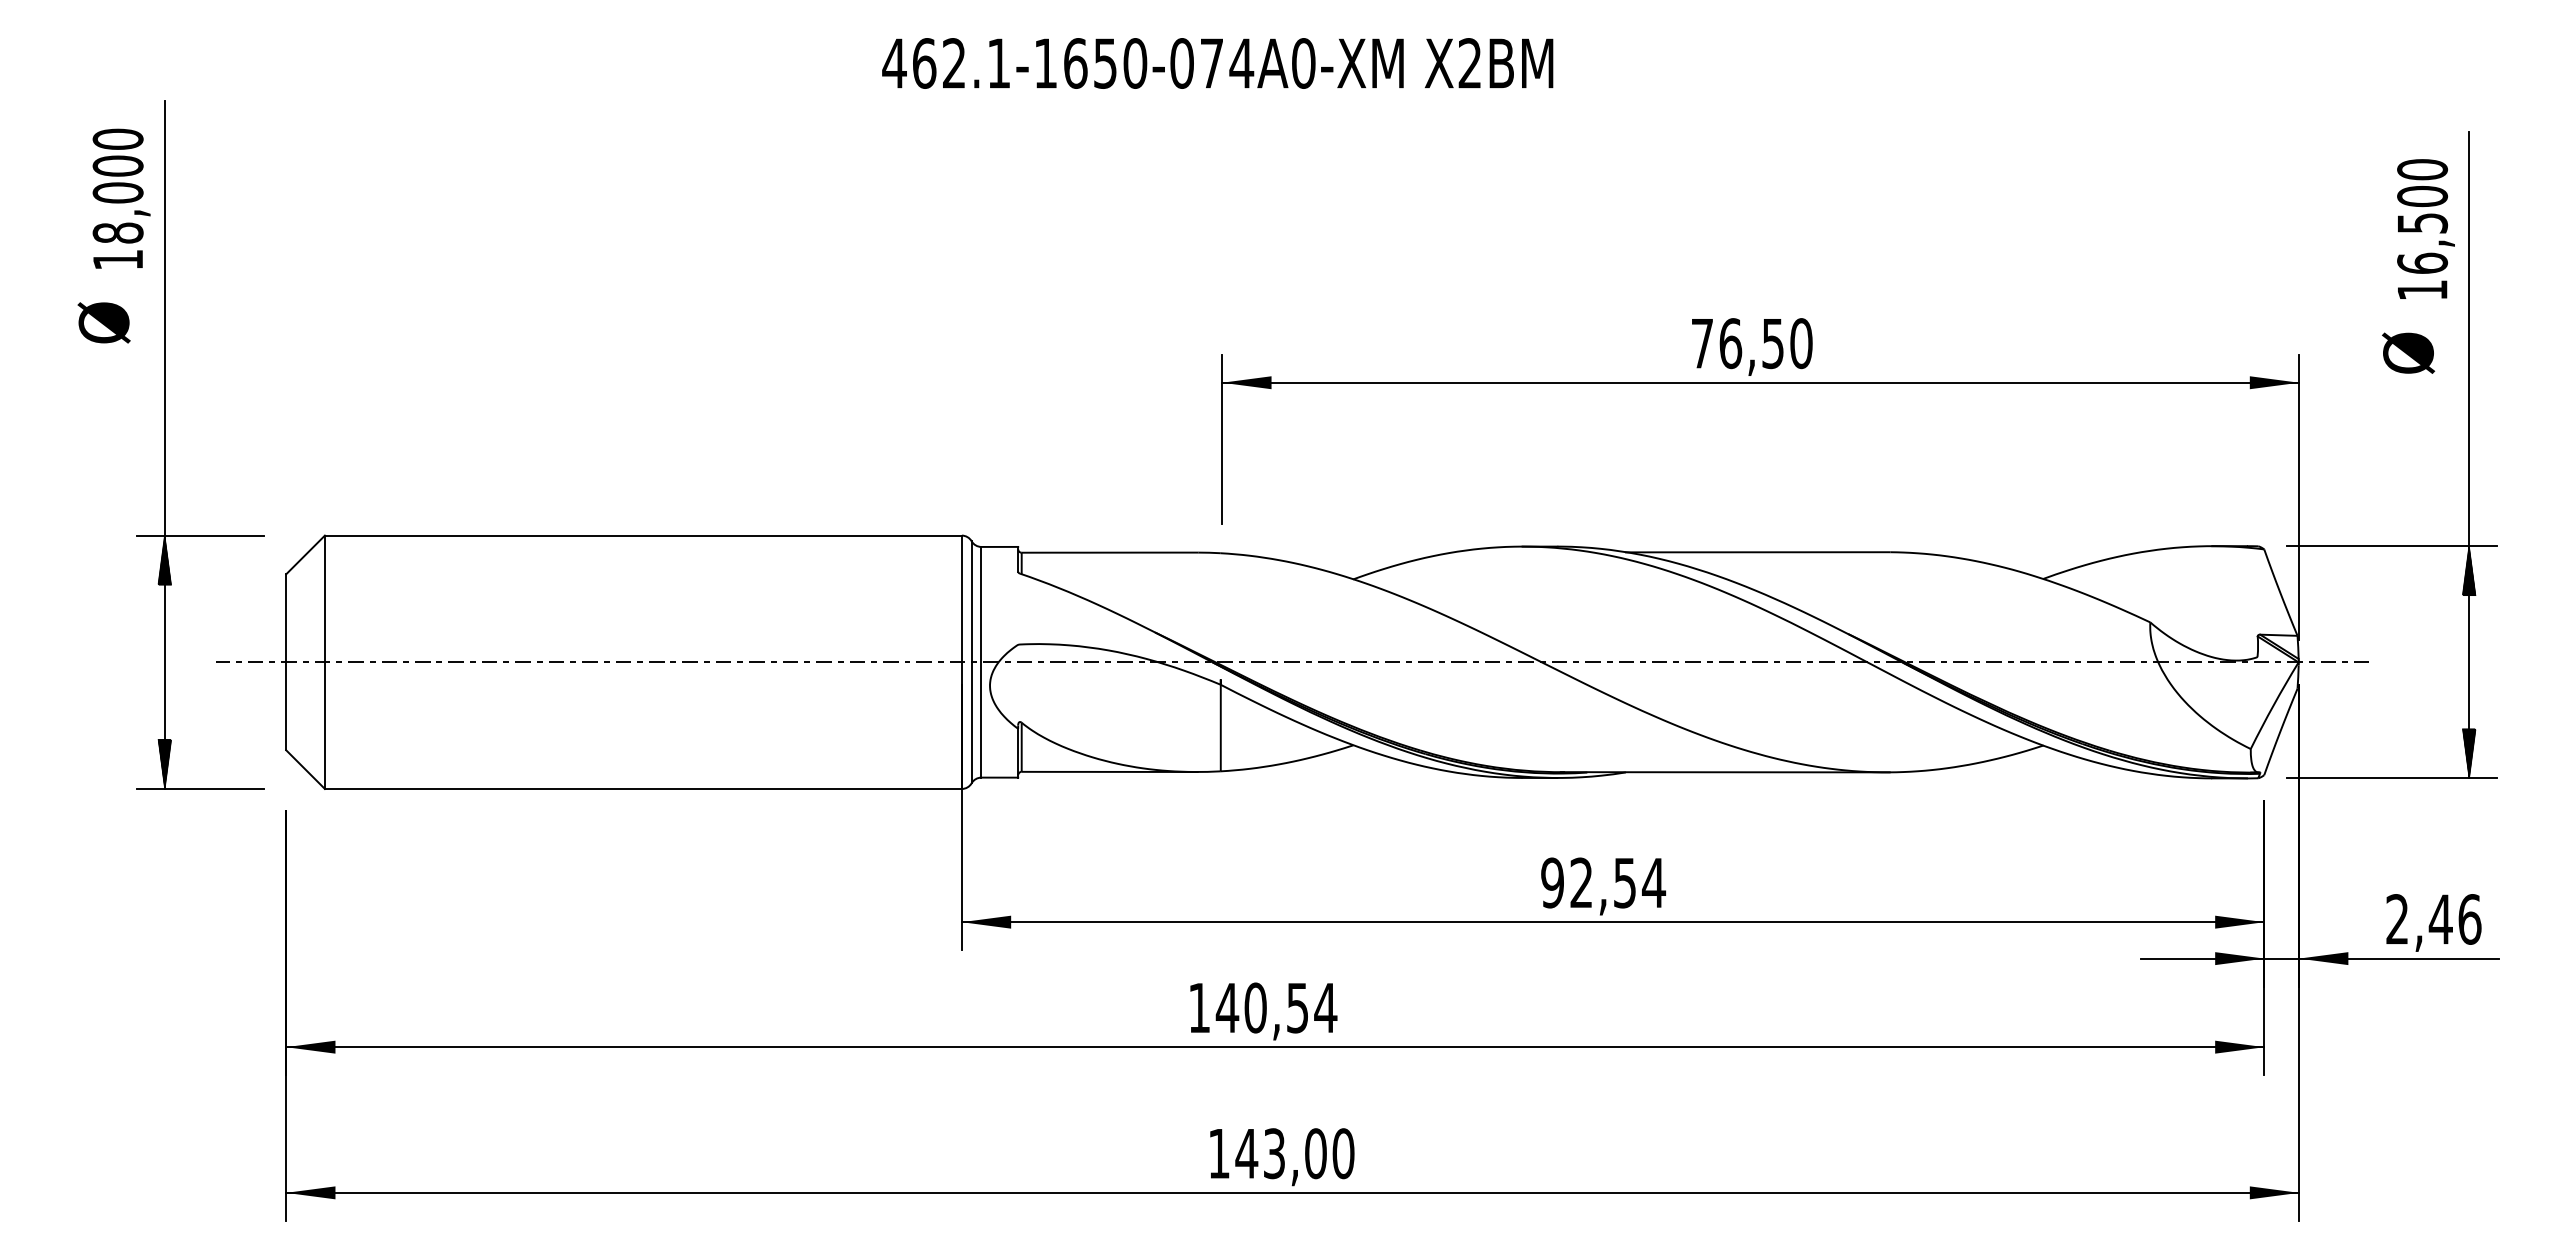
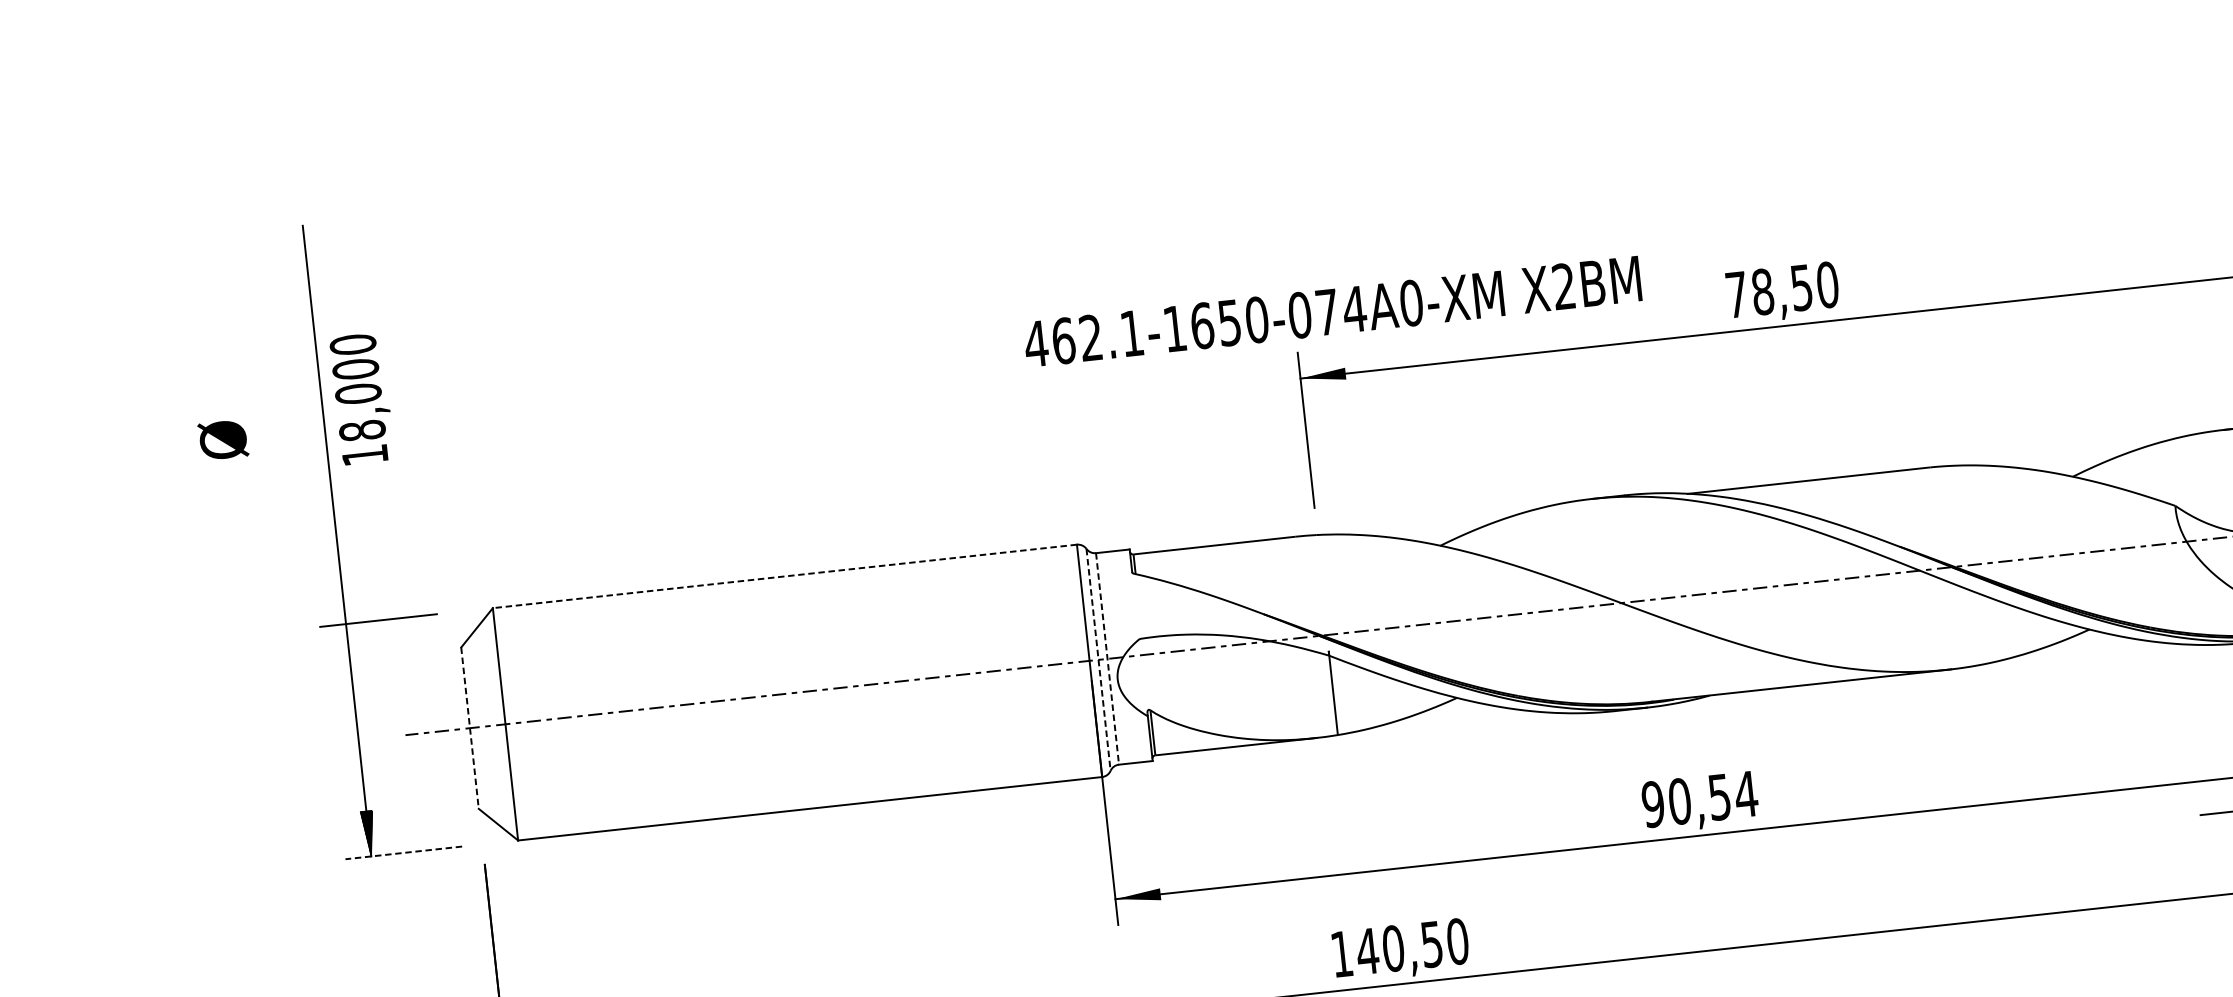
text: (1217, 63) -> (1332, 311), moved
text: (121, 198) -> (362, 398), moved
text: (103, 322) -> (222, 439), moved
text: (1730, 343) -> (1762, 291), 76,50 -> 78,50
line: (642, 535) -> (784, 576), solid -> dashed
hatch: (164, 559) -> (348, 646), removed
line: (286, 662) -> (470, 728), solid -> dashed
line: (971, 662) -> (1098, 660), solid -> dashed
line: (981, 662) -> (1107, 659), solid -> dashed
line: (200, 788) -> (403, 852), solid -> dashed
text: (1581, 882) -> (1679, 801), 92,54 -> 90,54
text: (1325, 1007) -> (1457, 941), 140,54 -> 140,50

